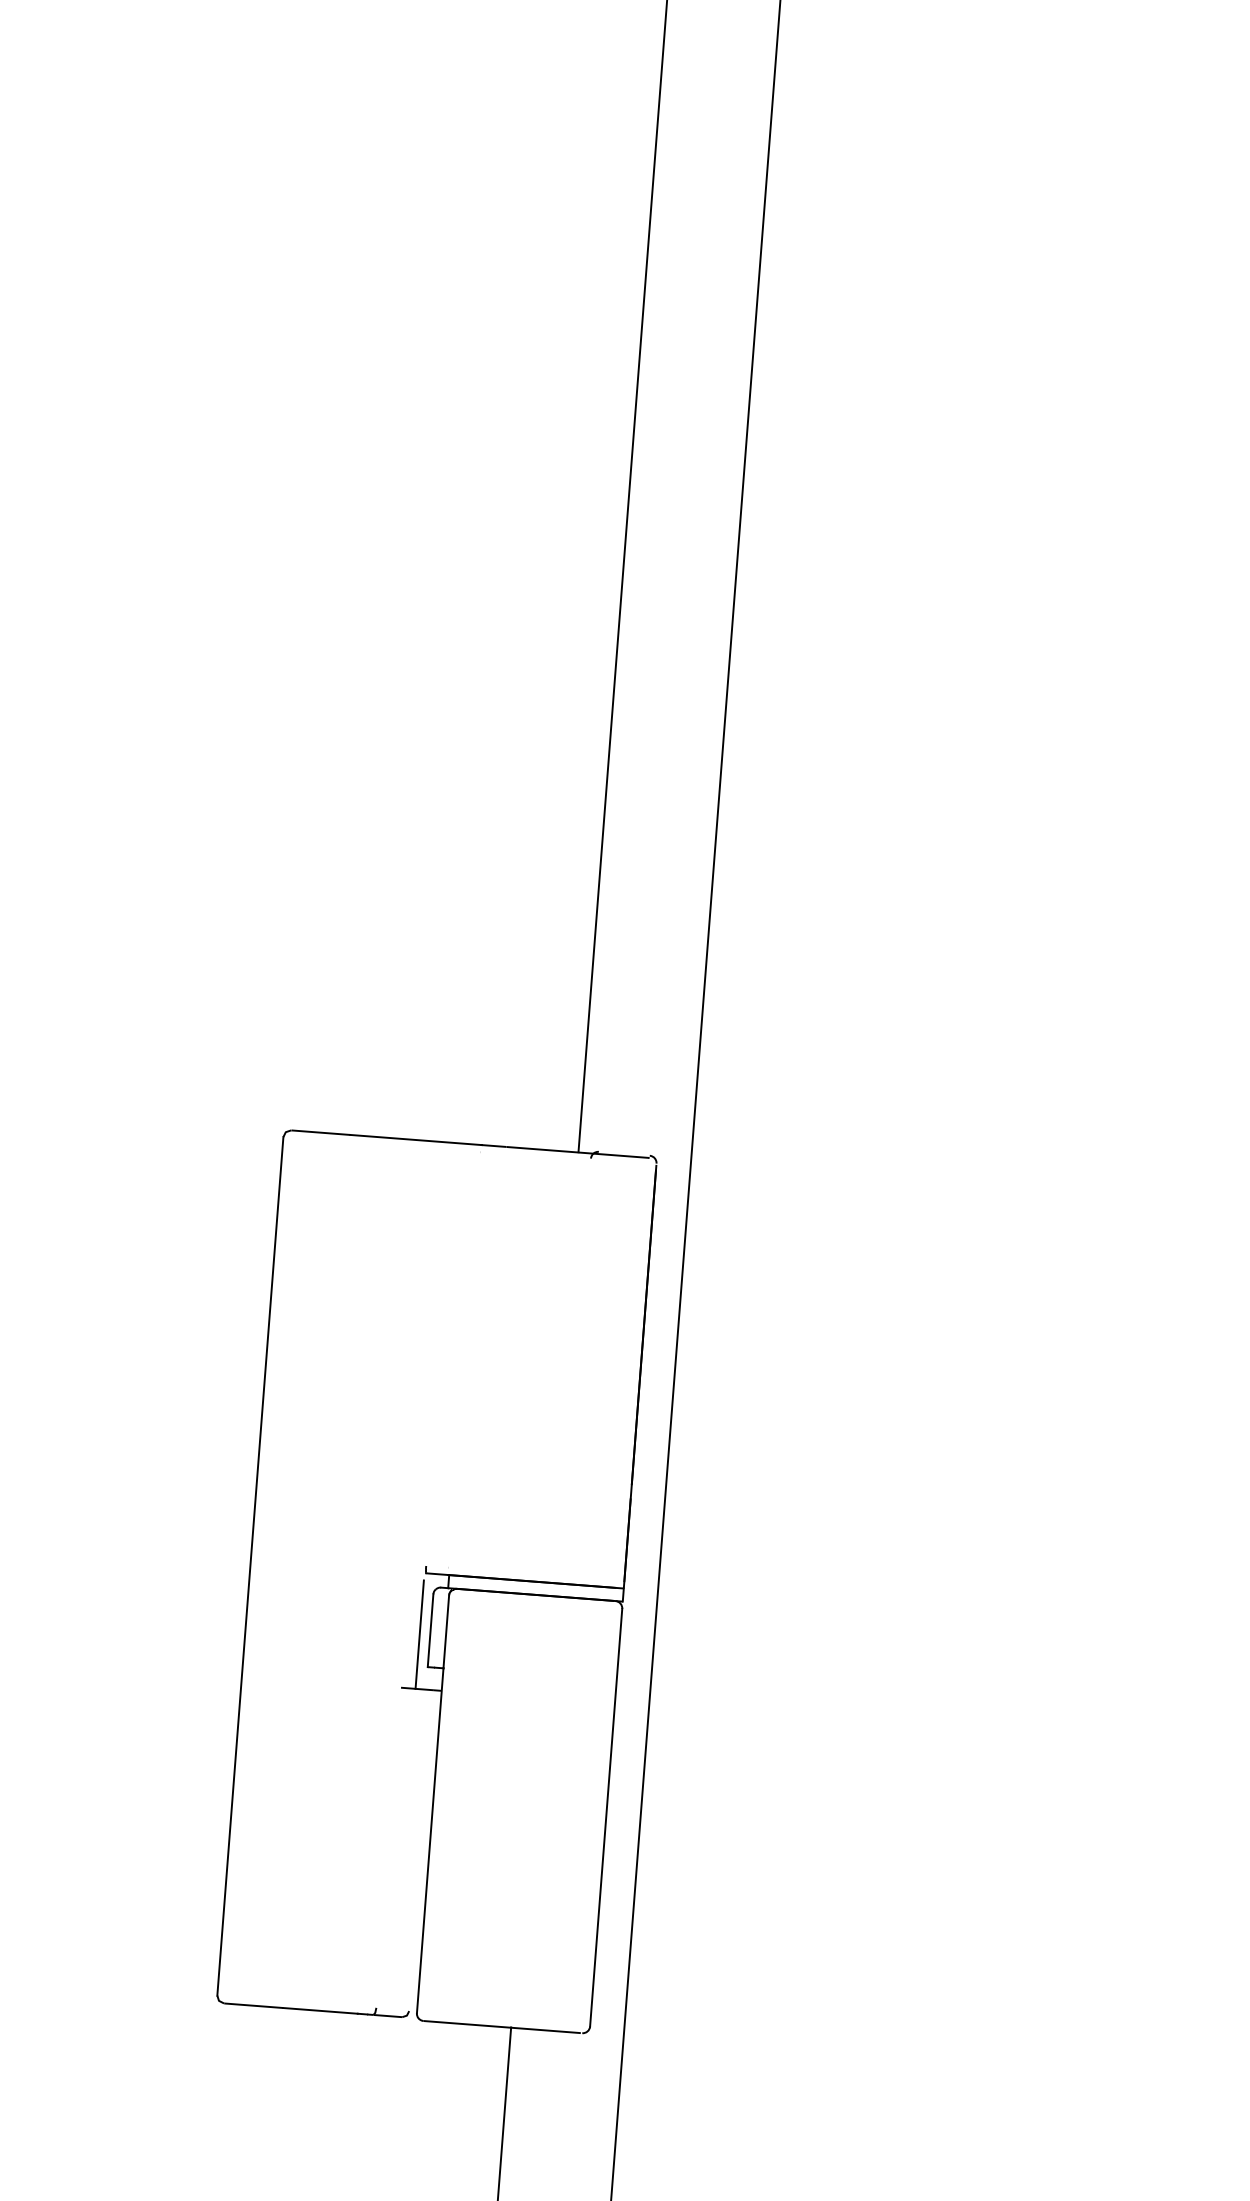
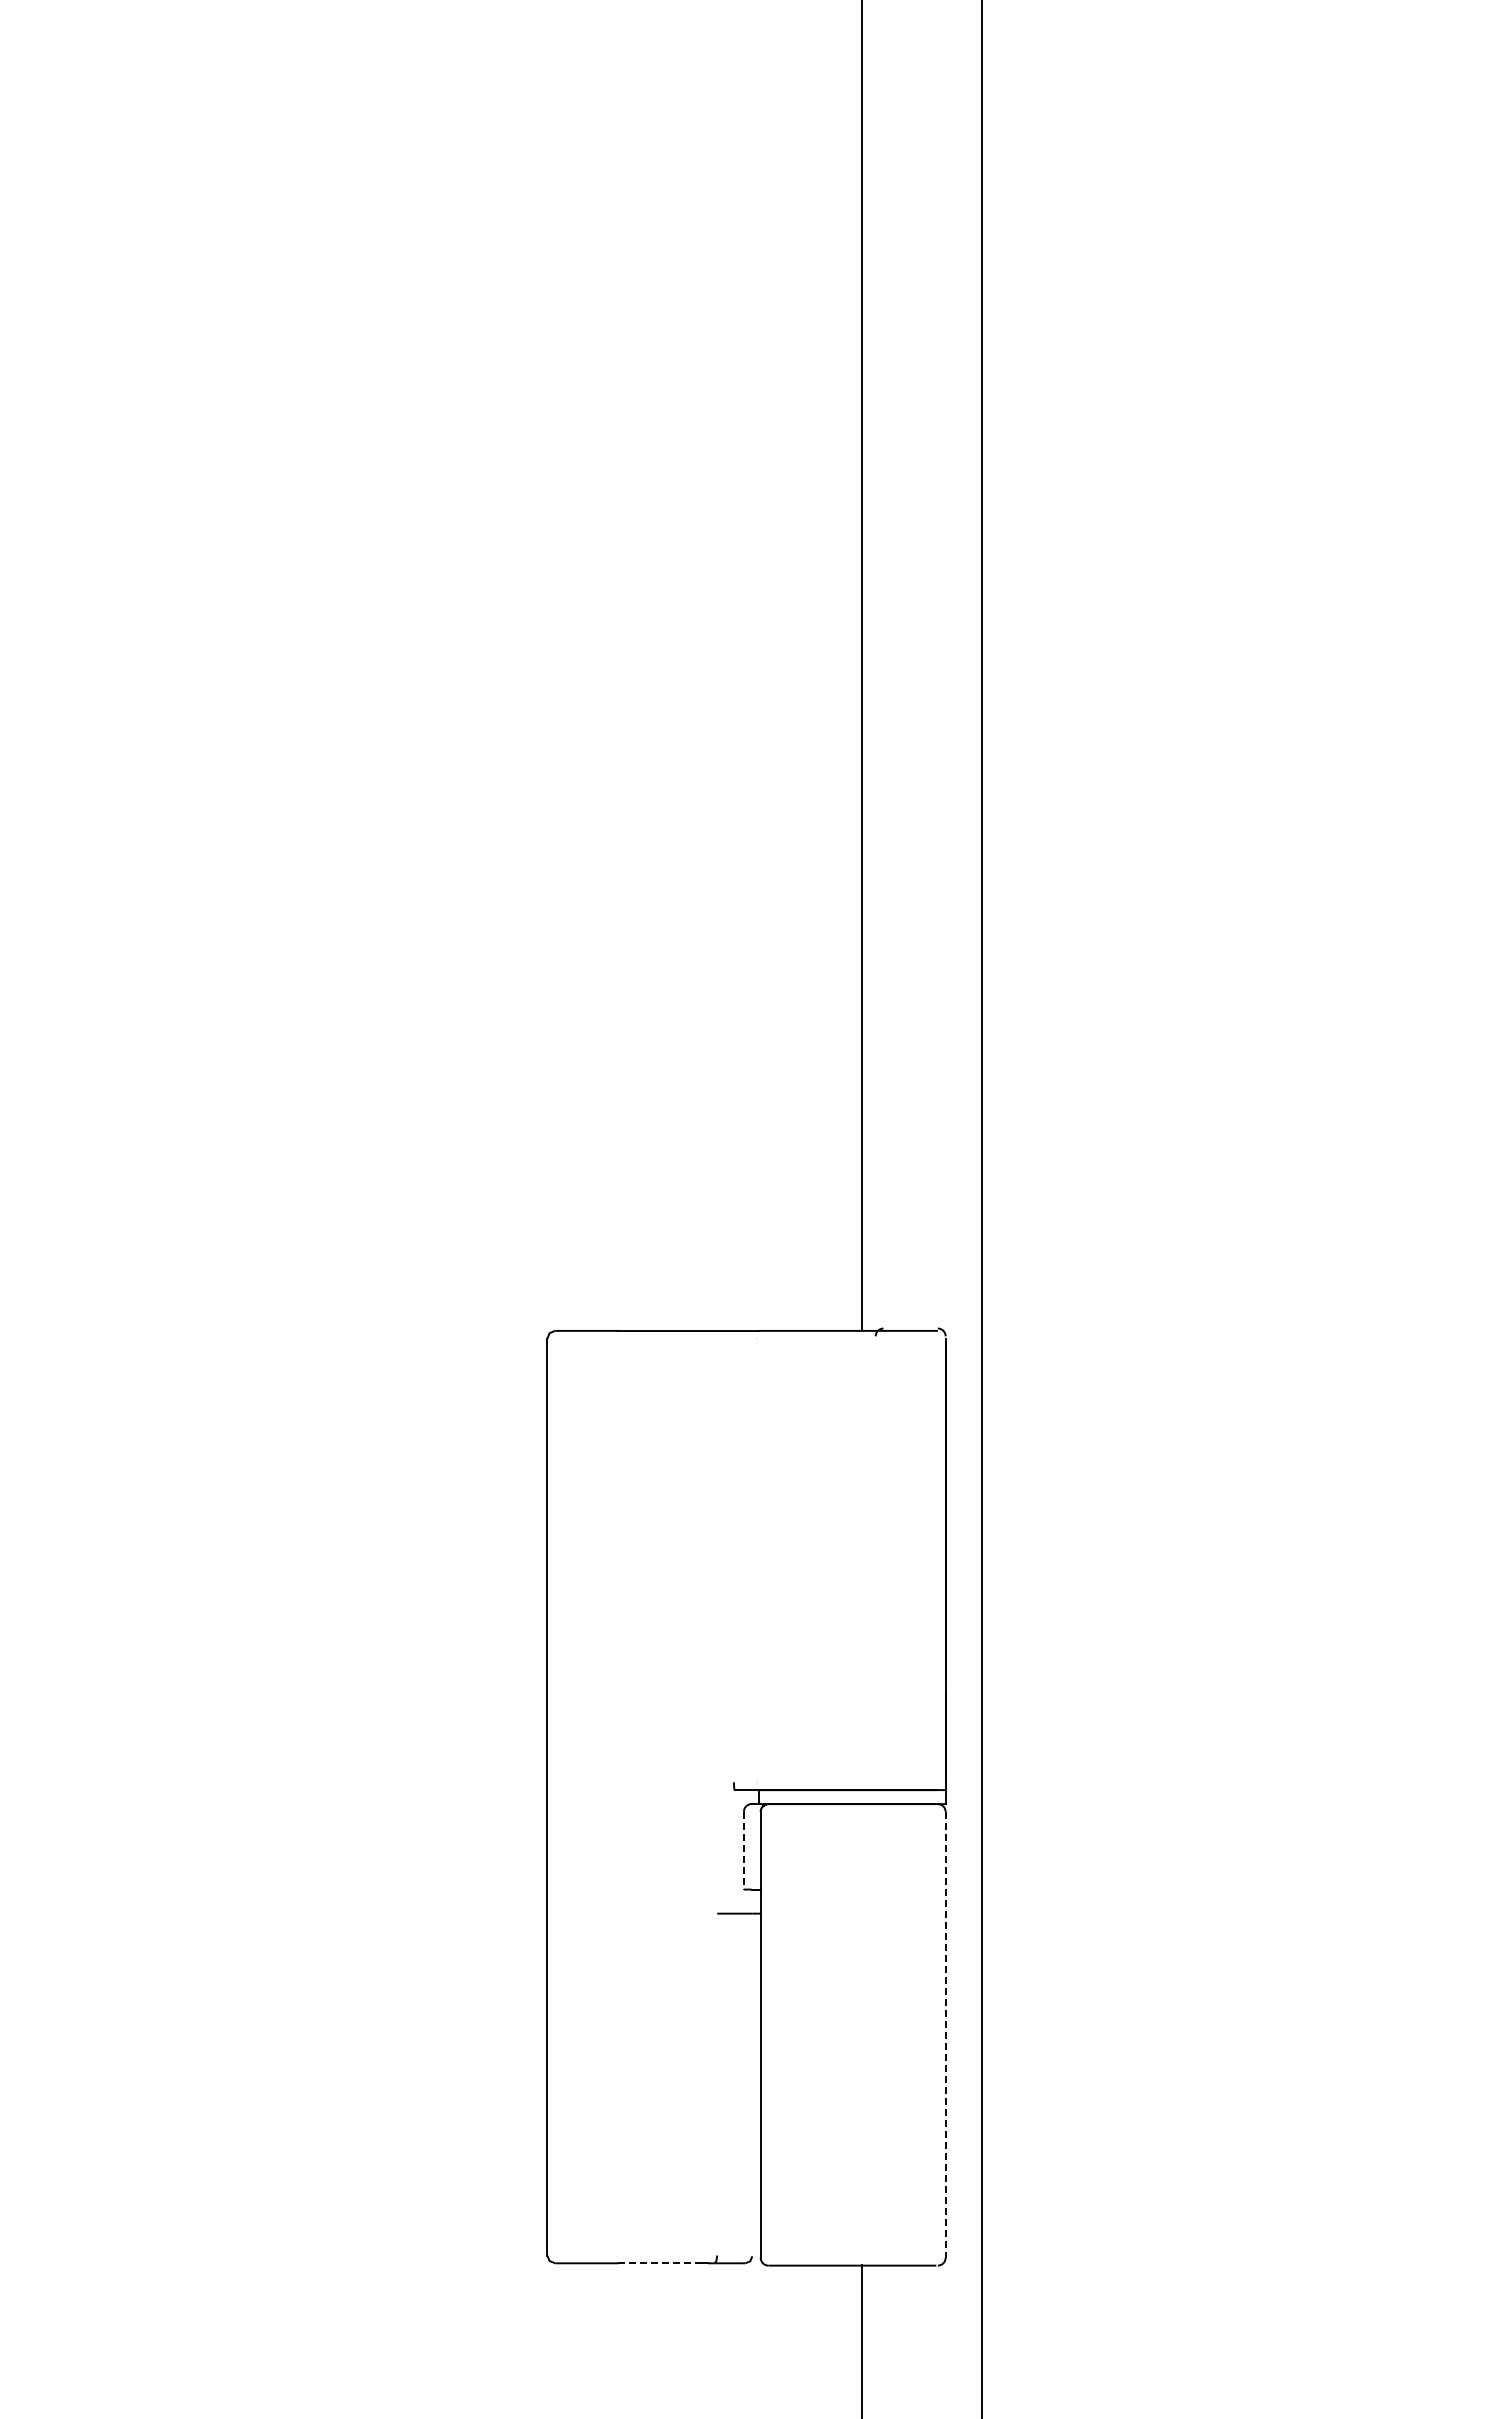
line: (430, 1630) -> (743, 1850), solid -> dashed
line: (419, 1634) -> (732, 1855), removed
line: (606, 1818) -> (945, 2035), solid -> dashed
line: (320, 2011) -> (658, 2263), solid -> dashed

